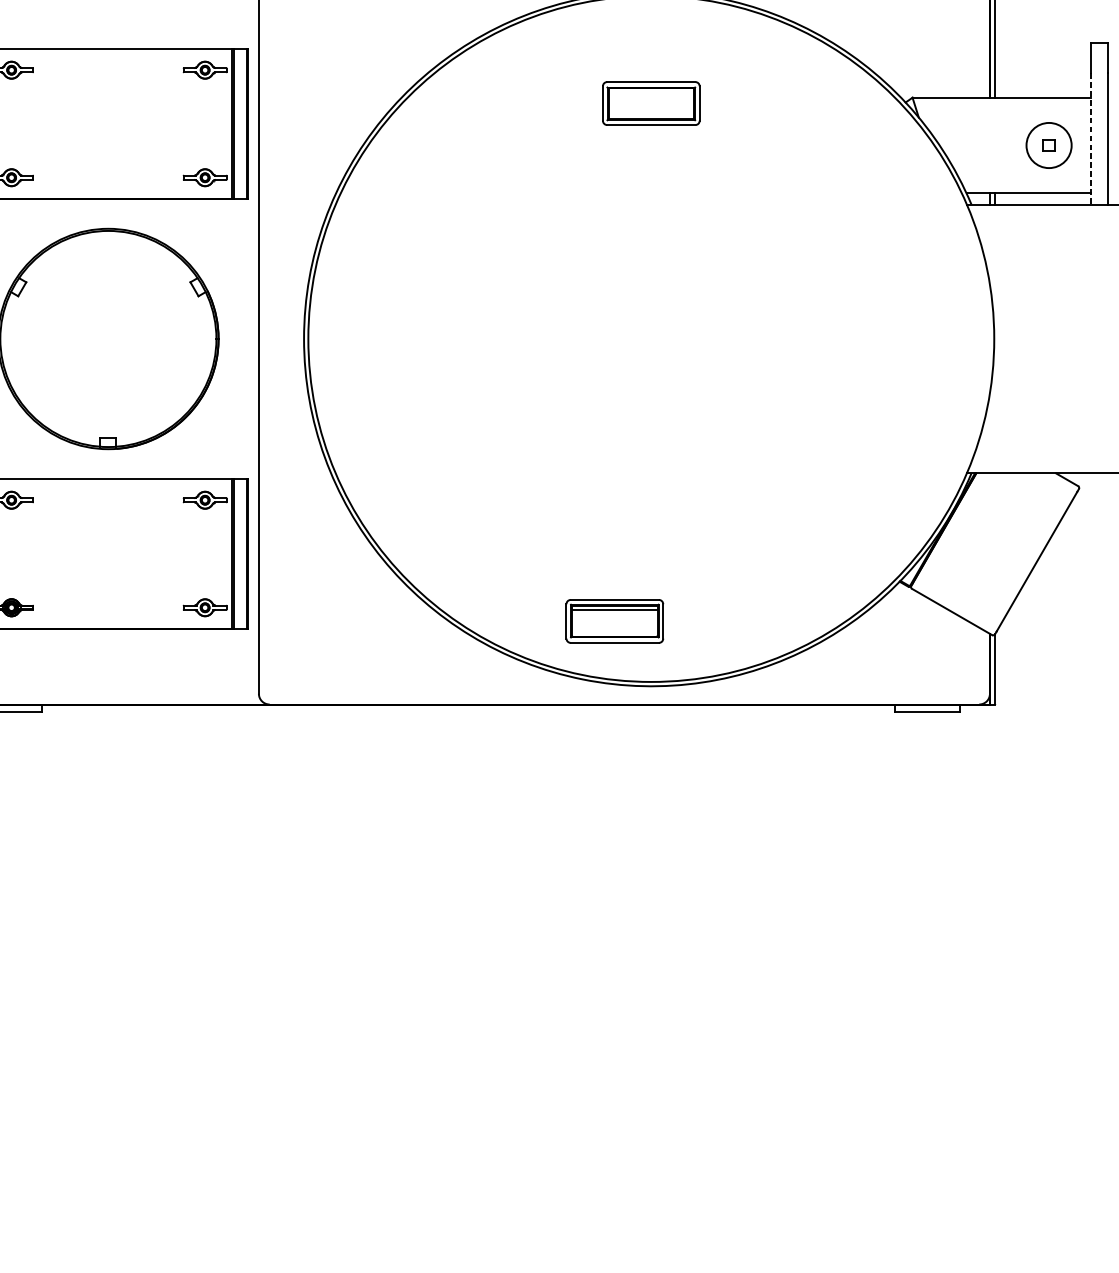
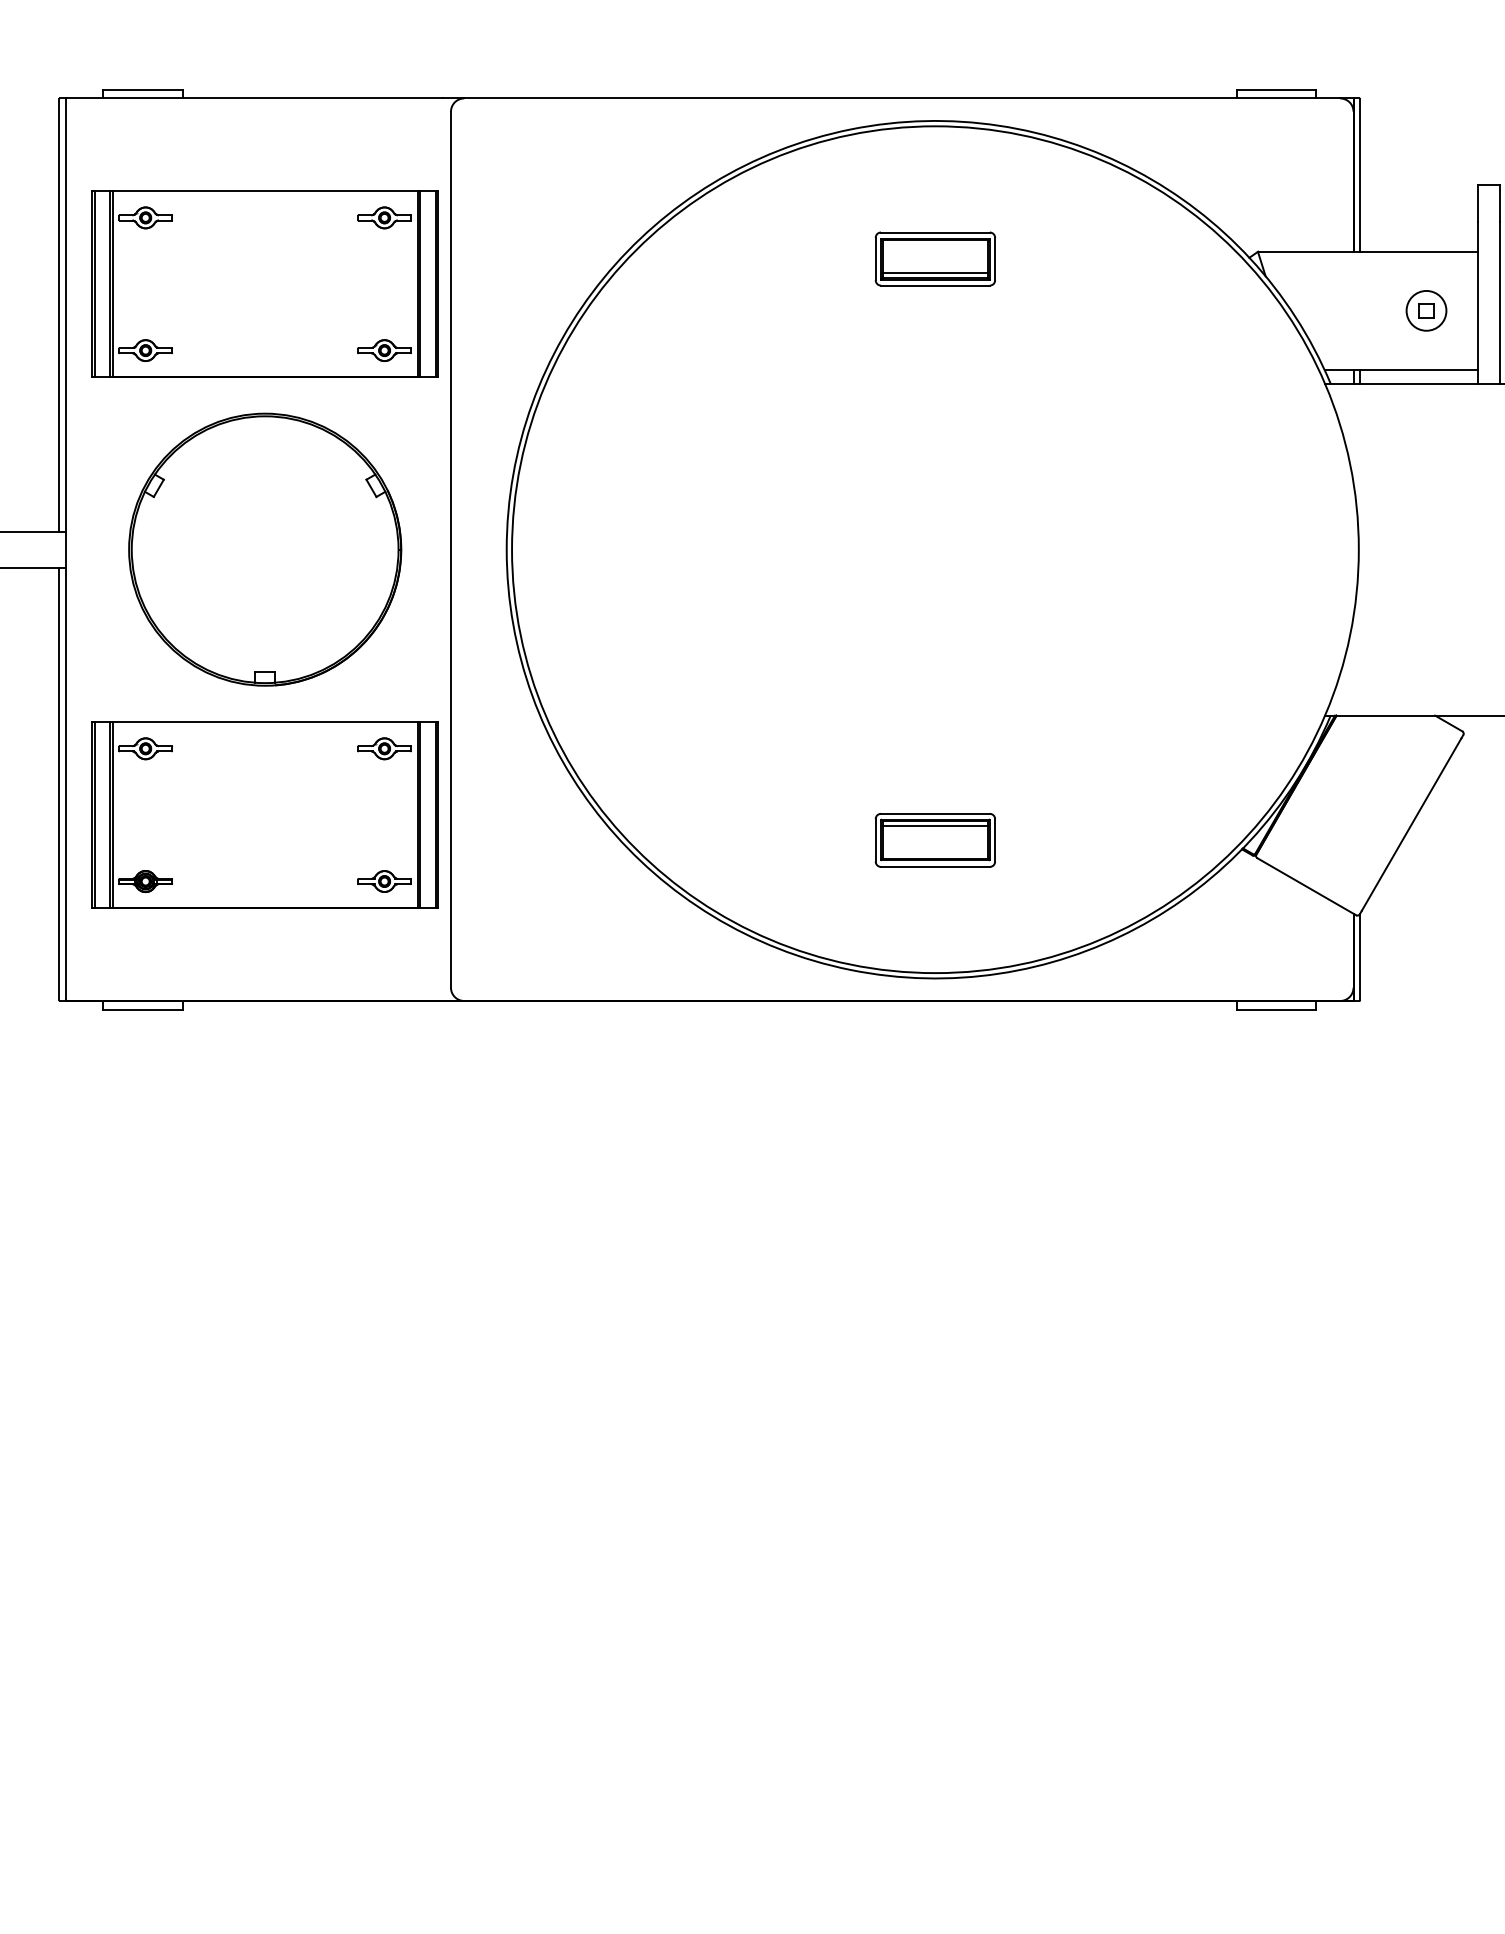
line: (651, 115) -> (935, 273), added
line: (1091, 139) -> (1478, 303), dashed -> solid
circle: (1049, 145) -> (1426, 310), size x0.71
part: (614, 621) -> (934, 840), moved

